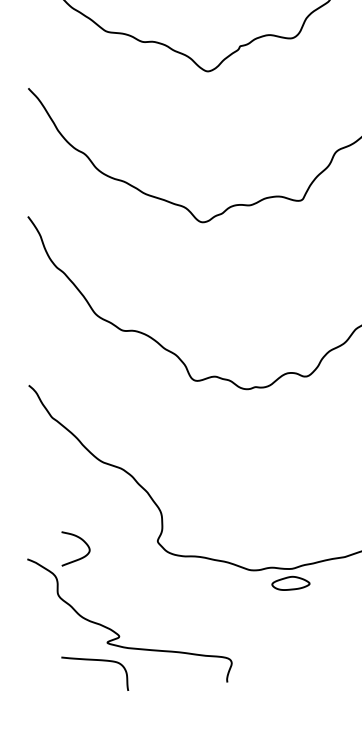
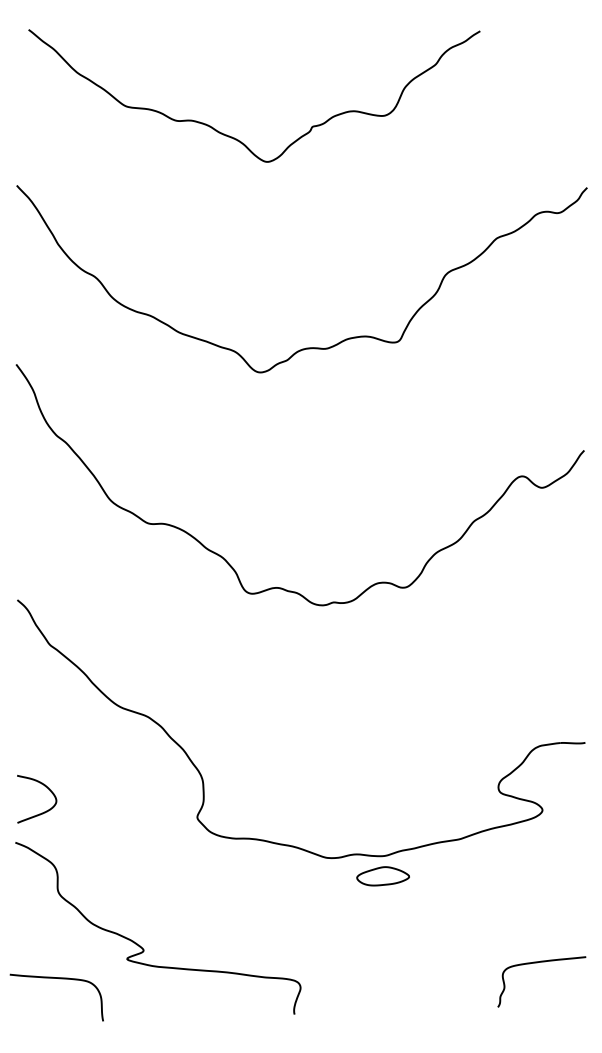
curve: (81, 540) -> (45, 787), moved
curve: (96, 660) -> (59, 979), moved

